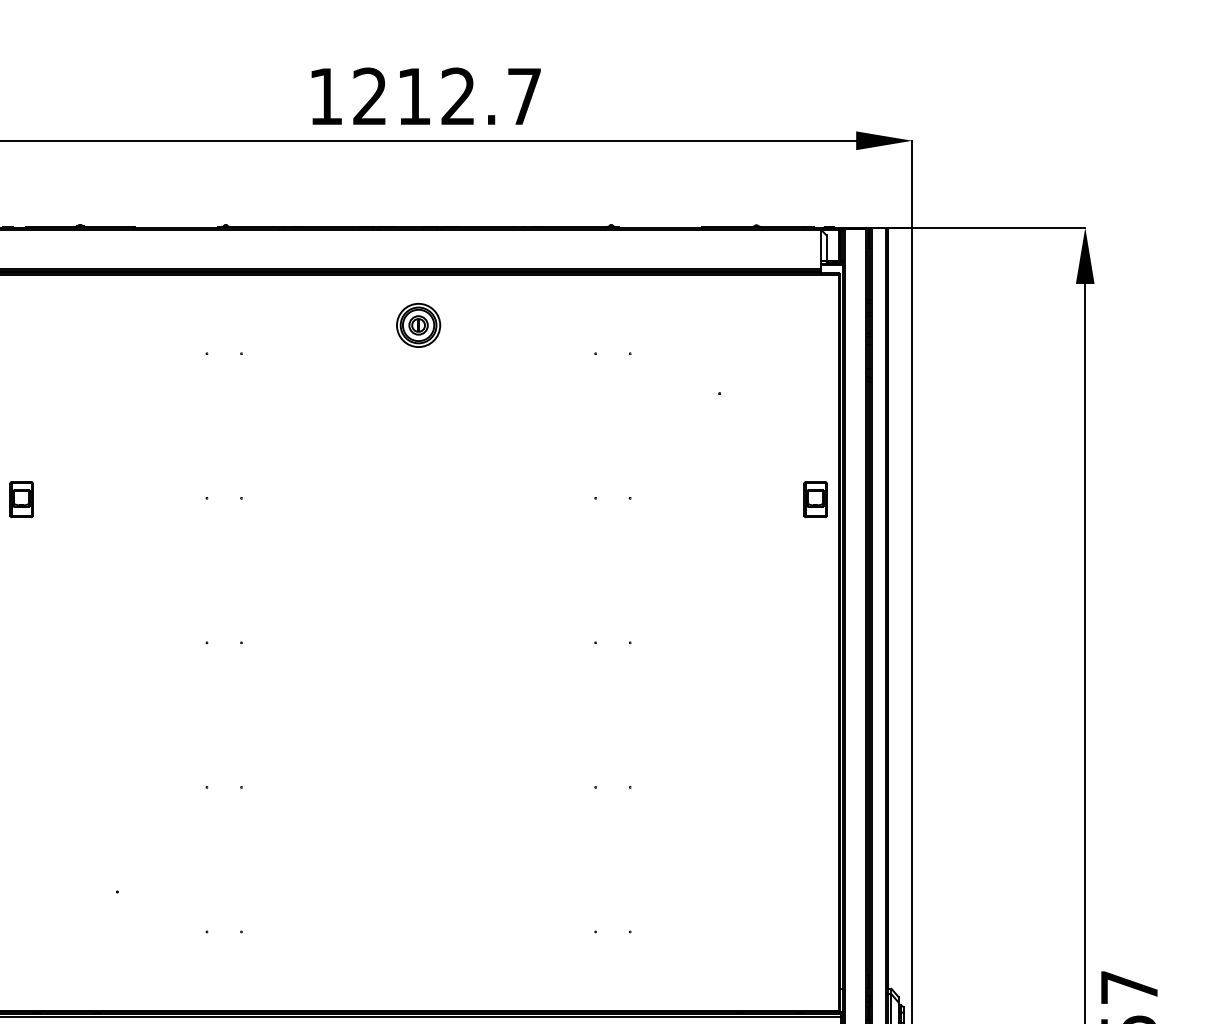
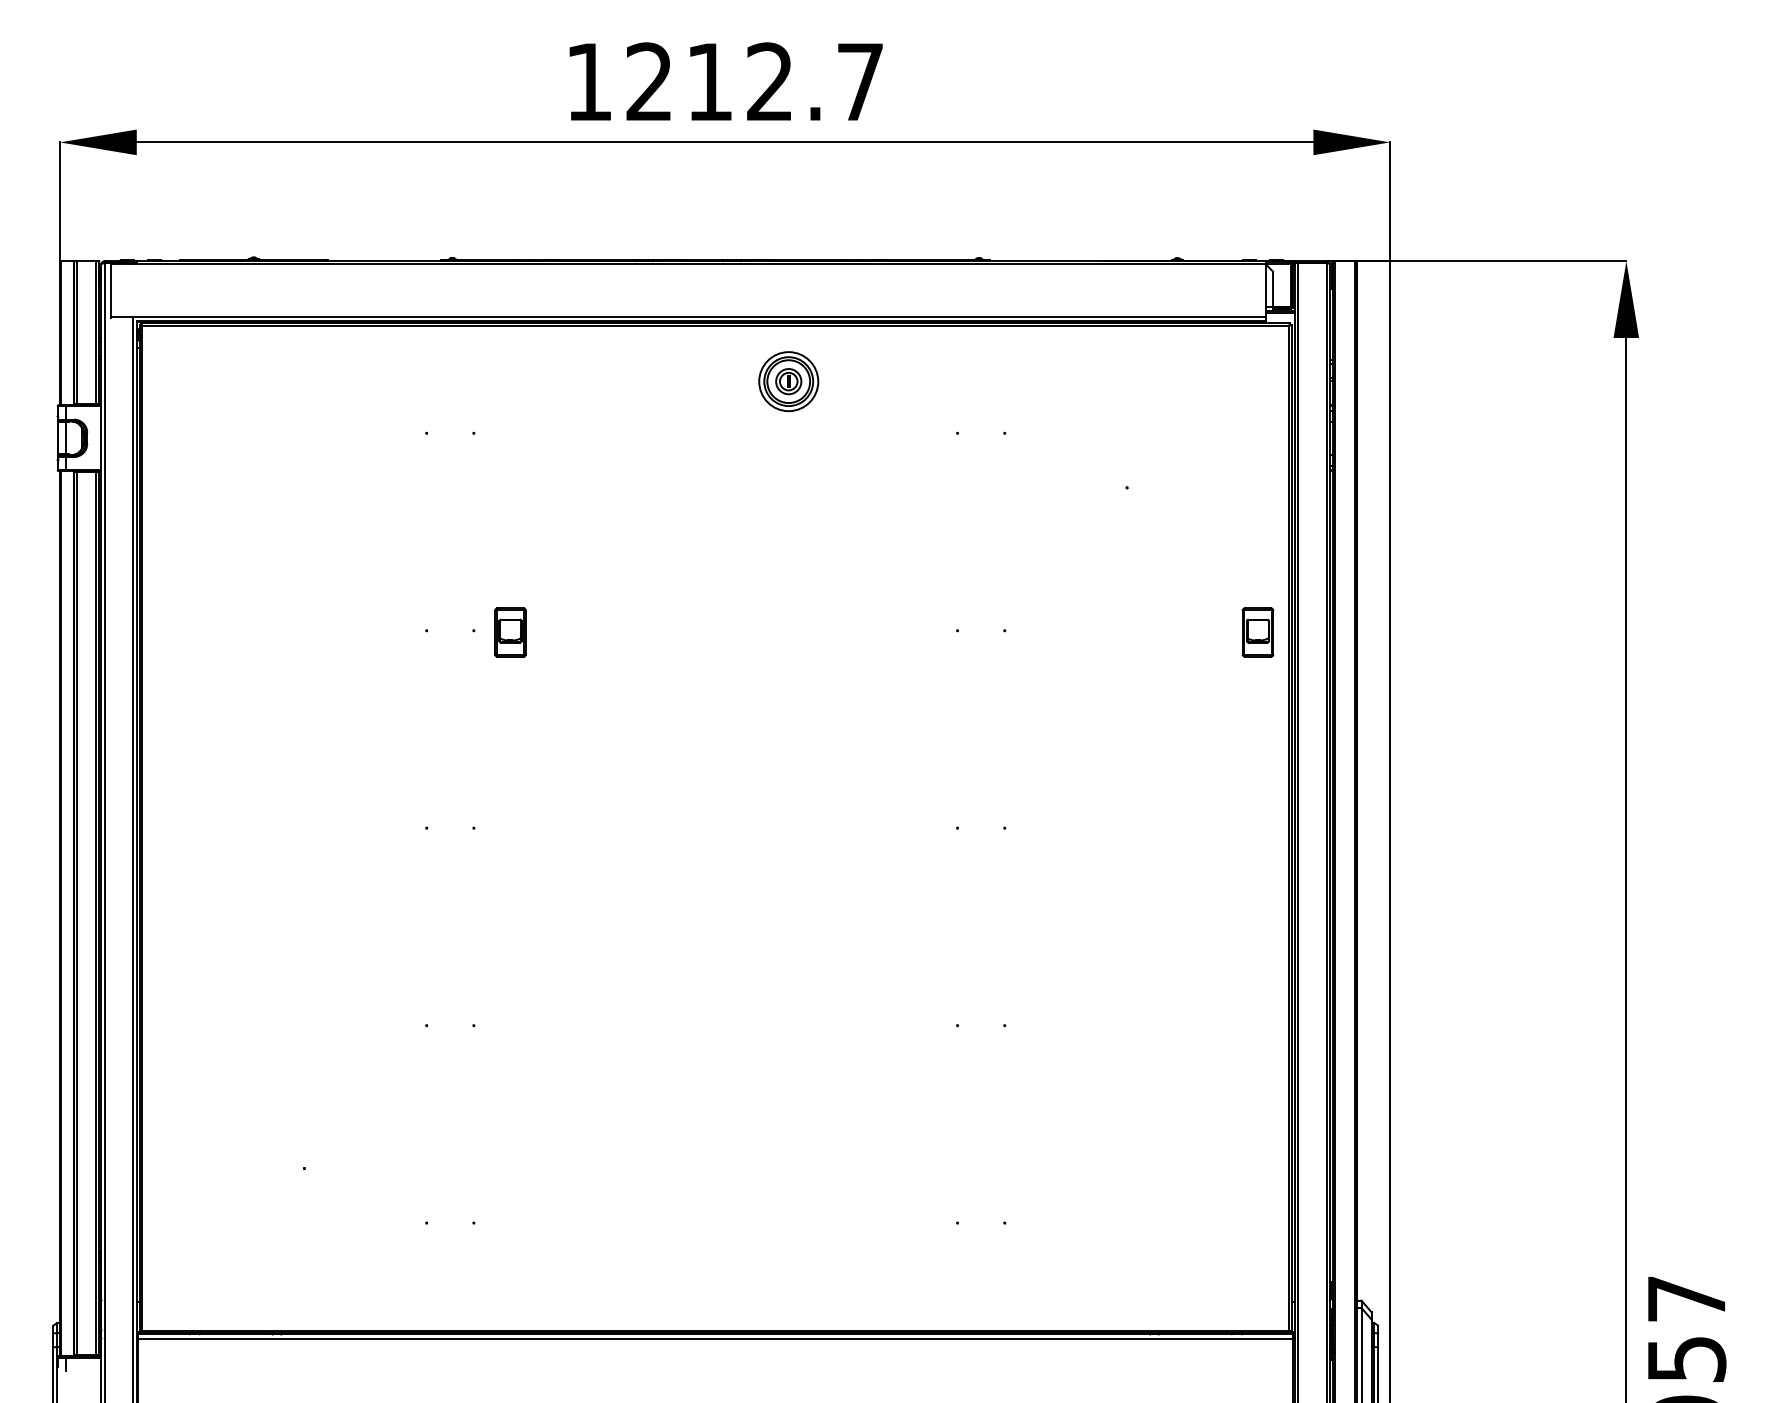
part: (418, 325) -> (788, 381), moved
part: (21, 499) -> (510, 632), moved

